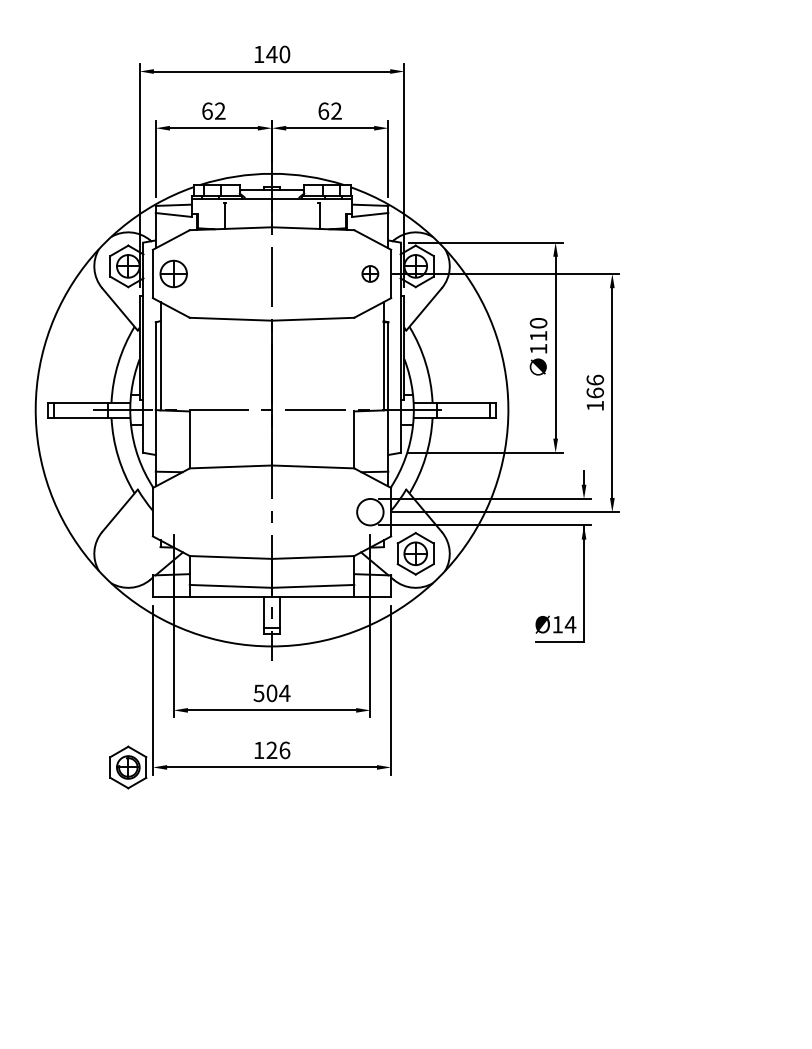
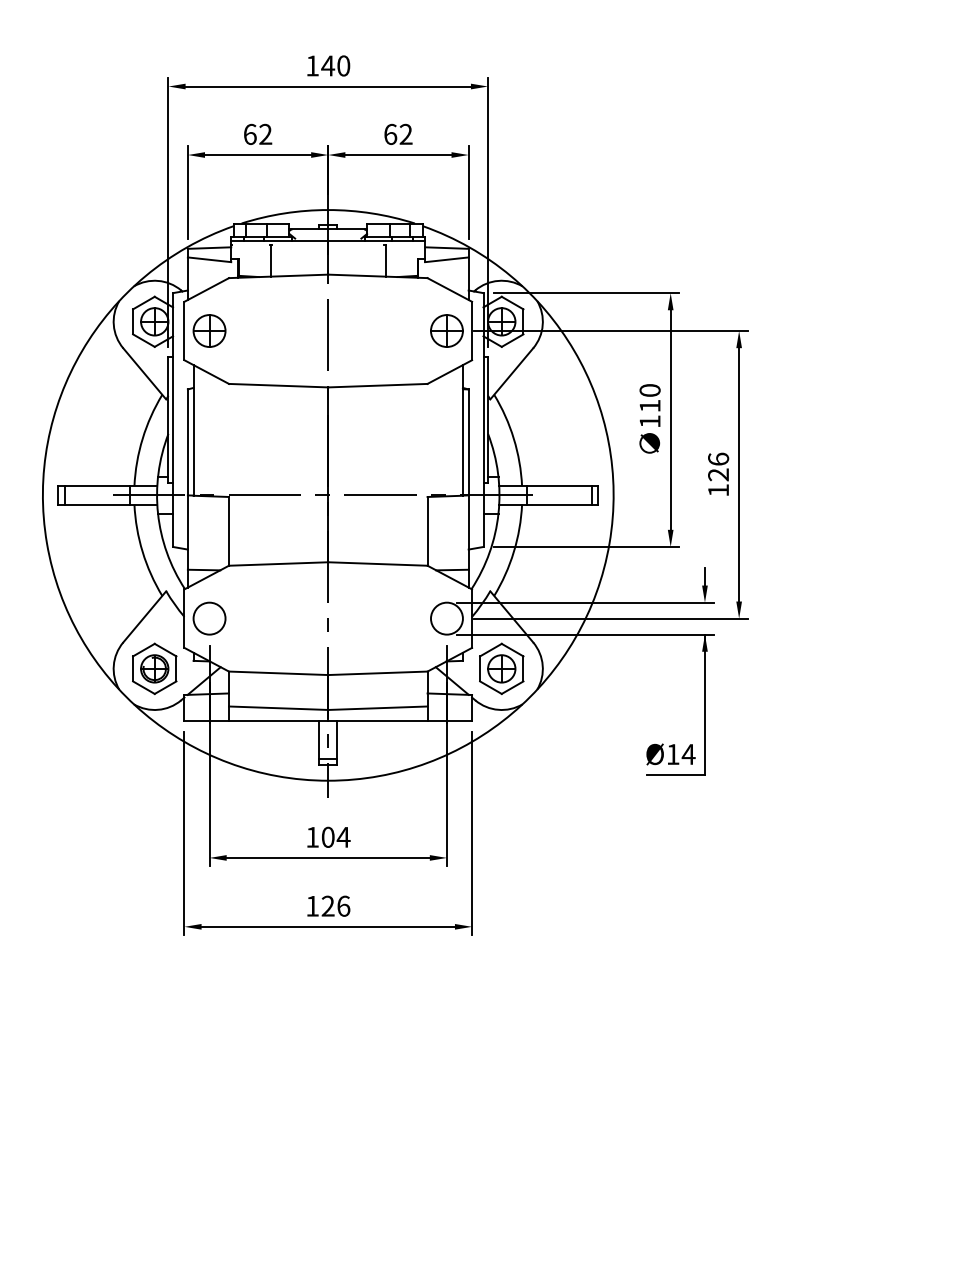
part: (369, 273) -> (446, 330), size x1.67
text: (595, 392) -> (718, 474), 166 -> 126
circle: (173, 512) -> (209, 618), added
text: (258, 693) -> (311, 837), 504 -> 104
part: (128, 767) -> (154, 668), moved

